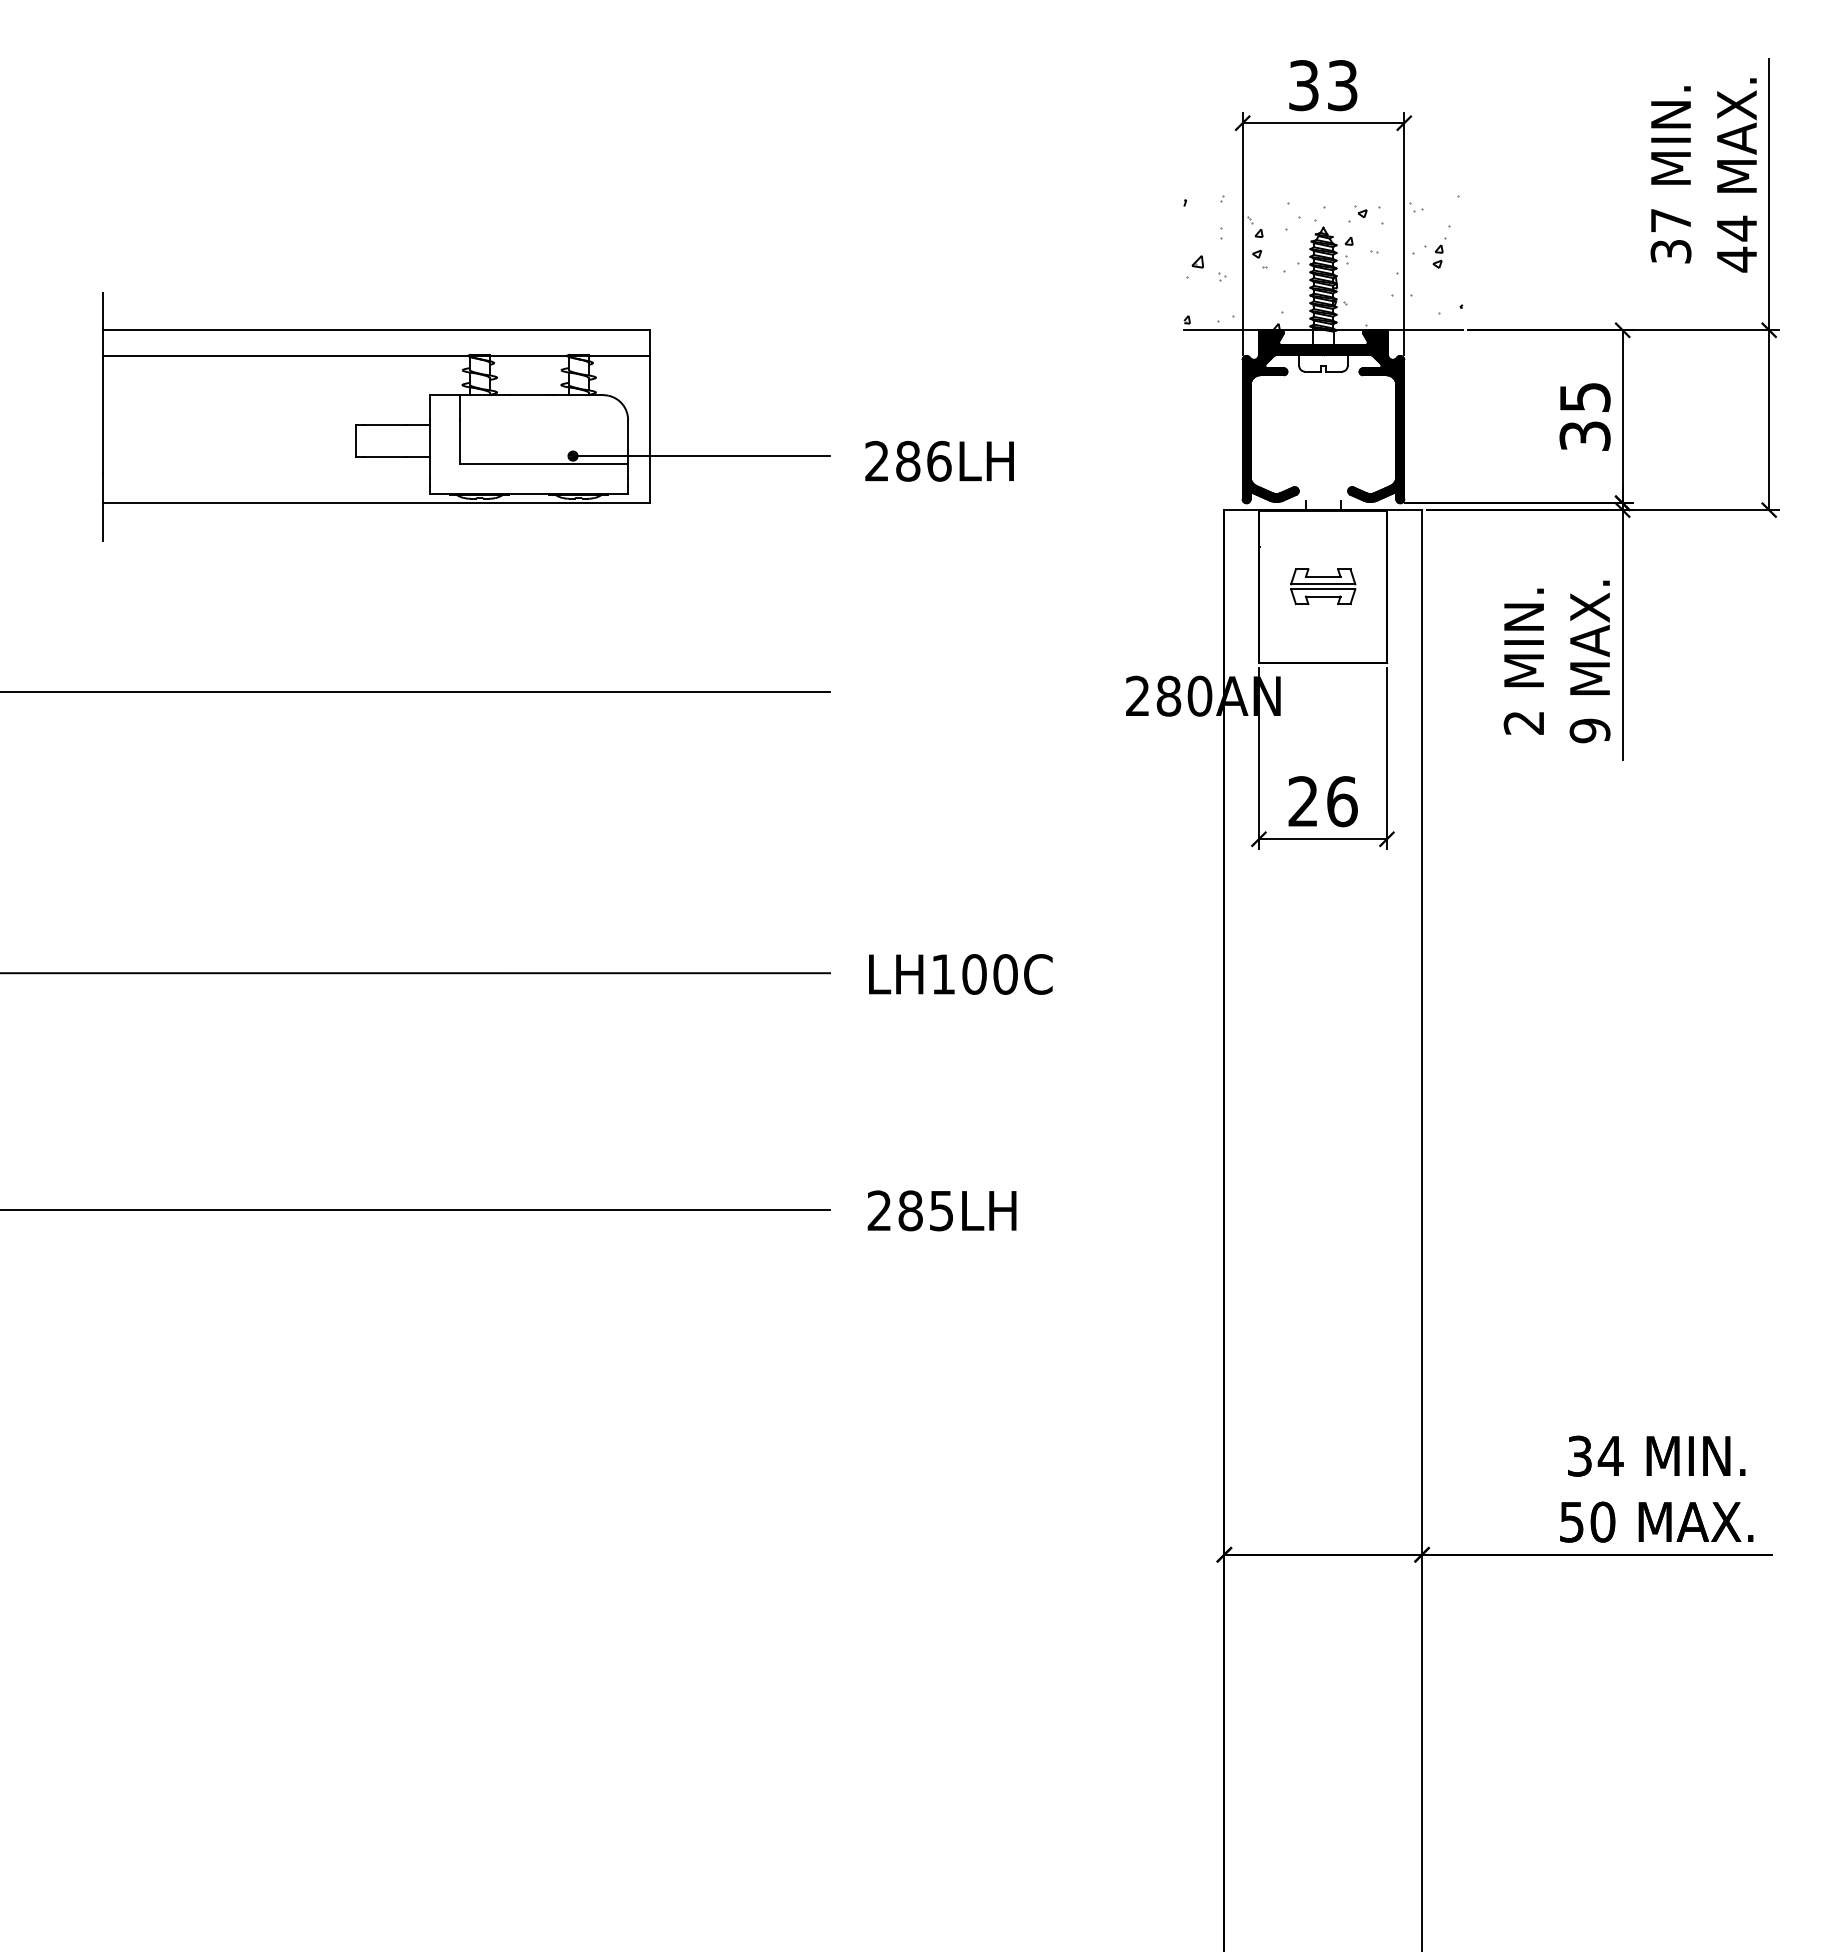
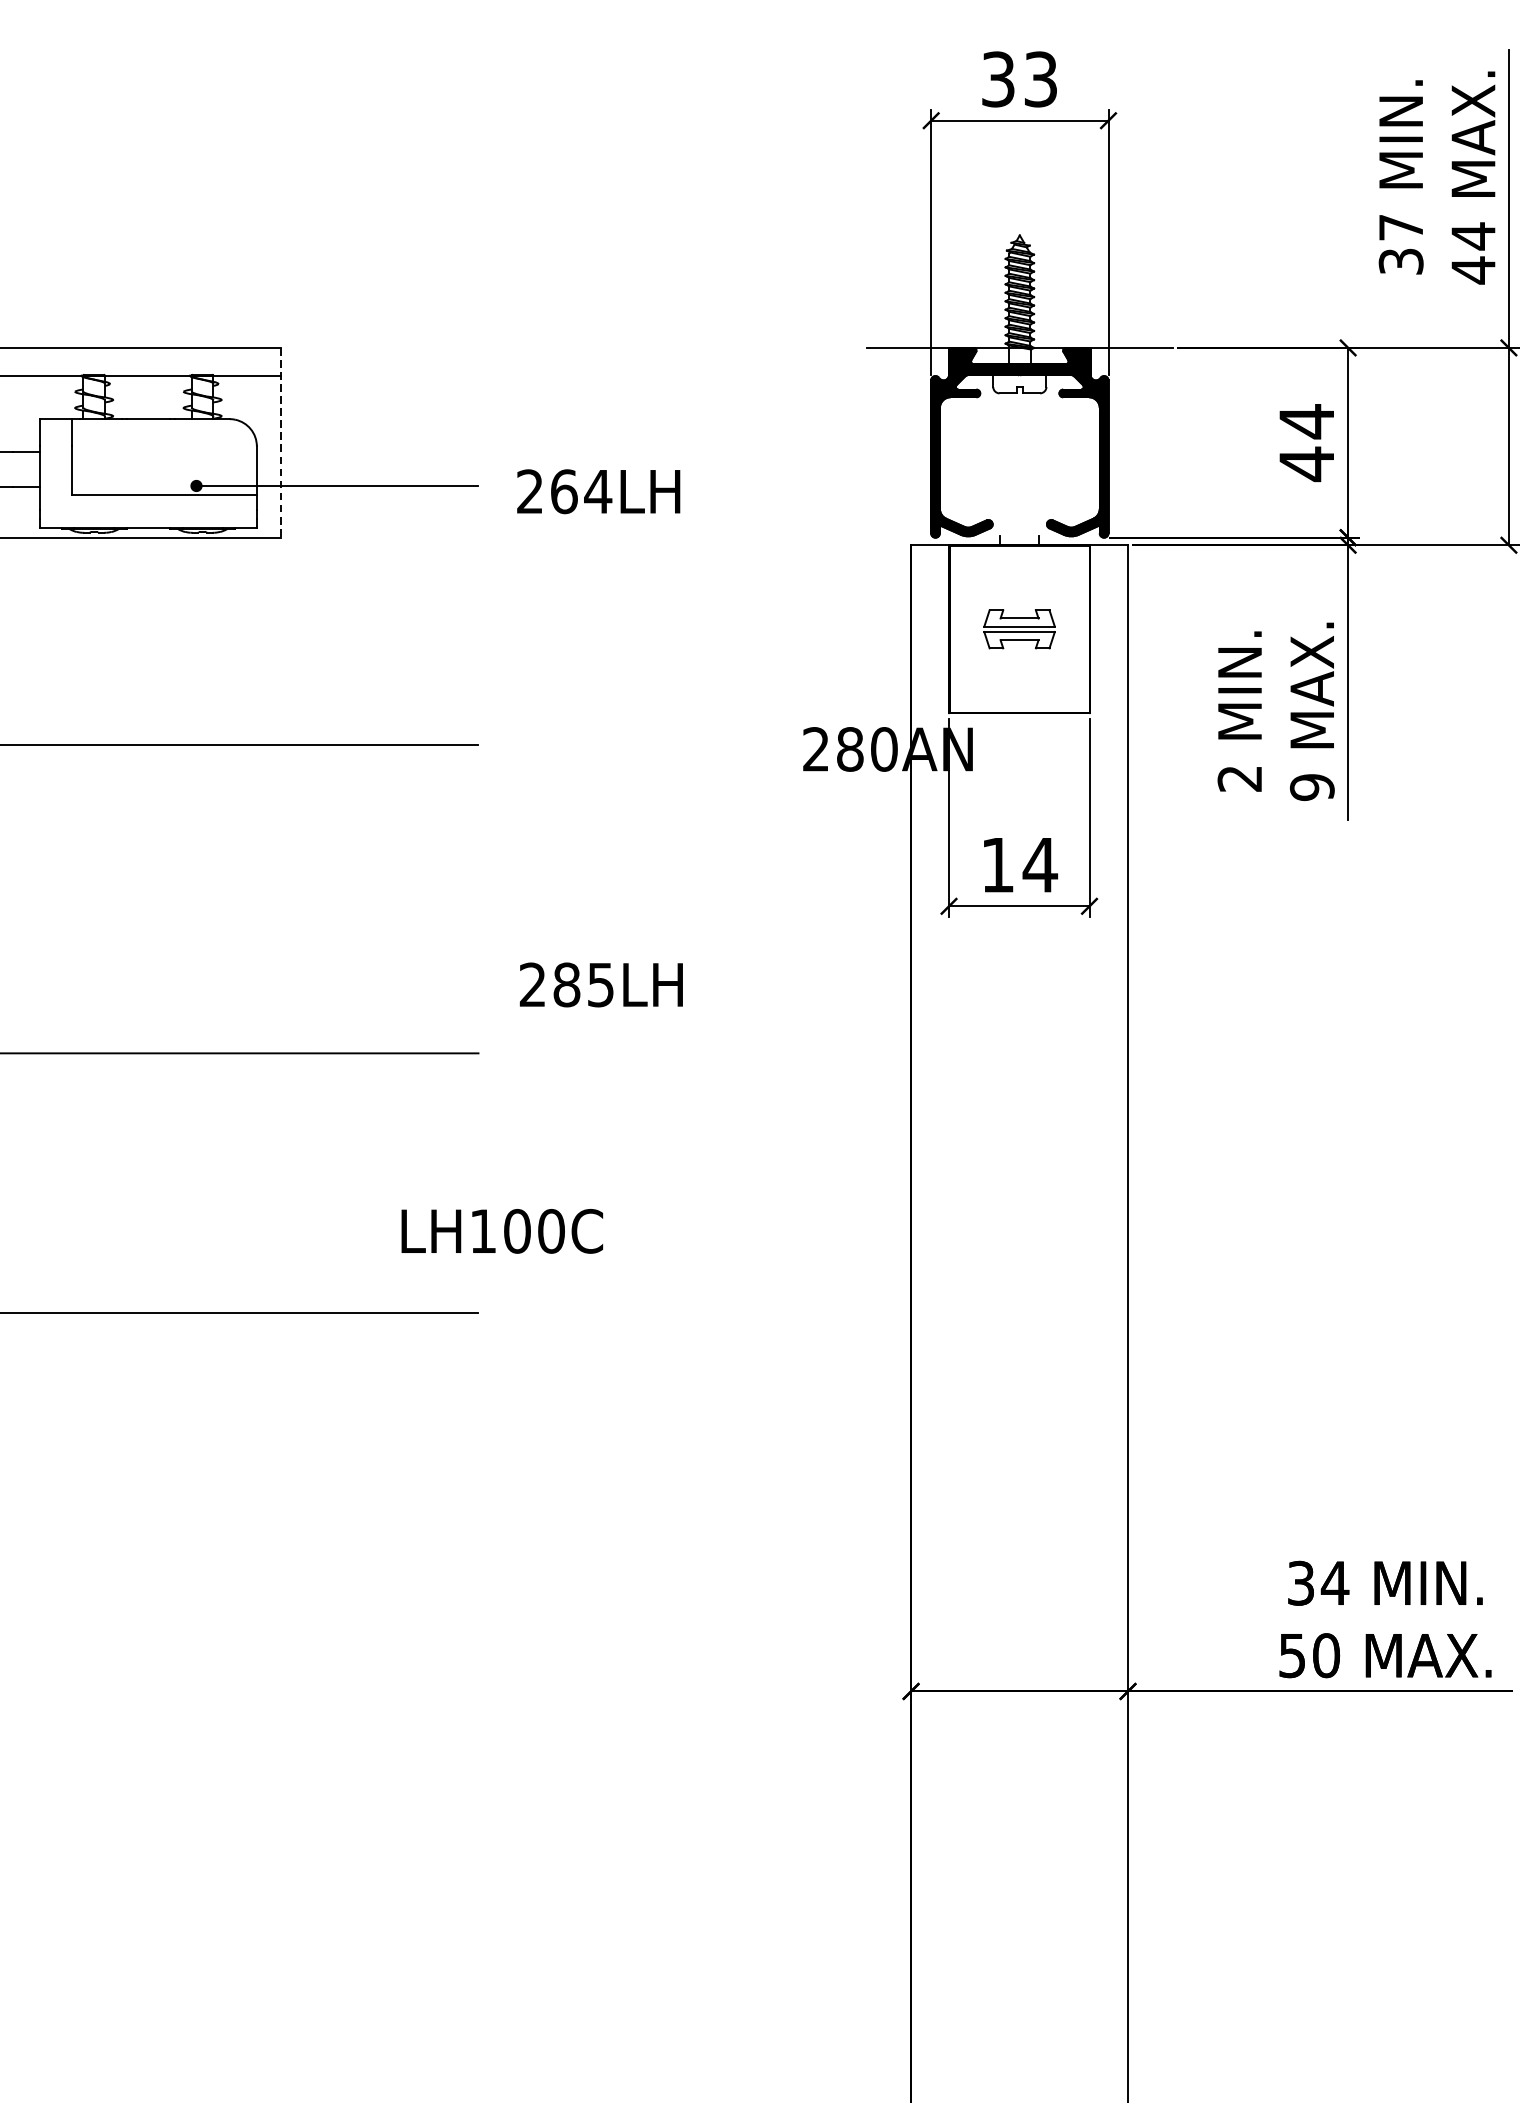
hatch: (1323, 262) -> (1019, 273), removed
text: (1584, 416) -> (1306, 442), 35 -> 44
line: (650, 417) -> (281, 443), solid -> dashed
text: (924, 460) -> (582, 490), 286LH -> 264LH
text: (1323, 801) -> (1019, 864), 26 -> 14
text: (960, 974) -> (501, 1231), moved
text: (941, 1210) -> (600, 984), moved

